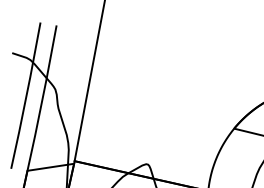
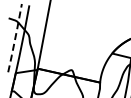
line: (26, 96) -> (15, 38), solid -> dashed

